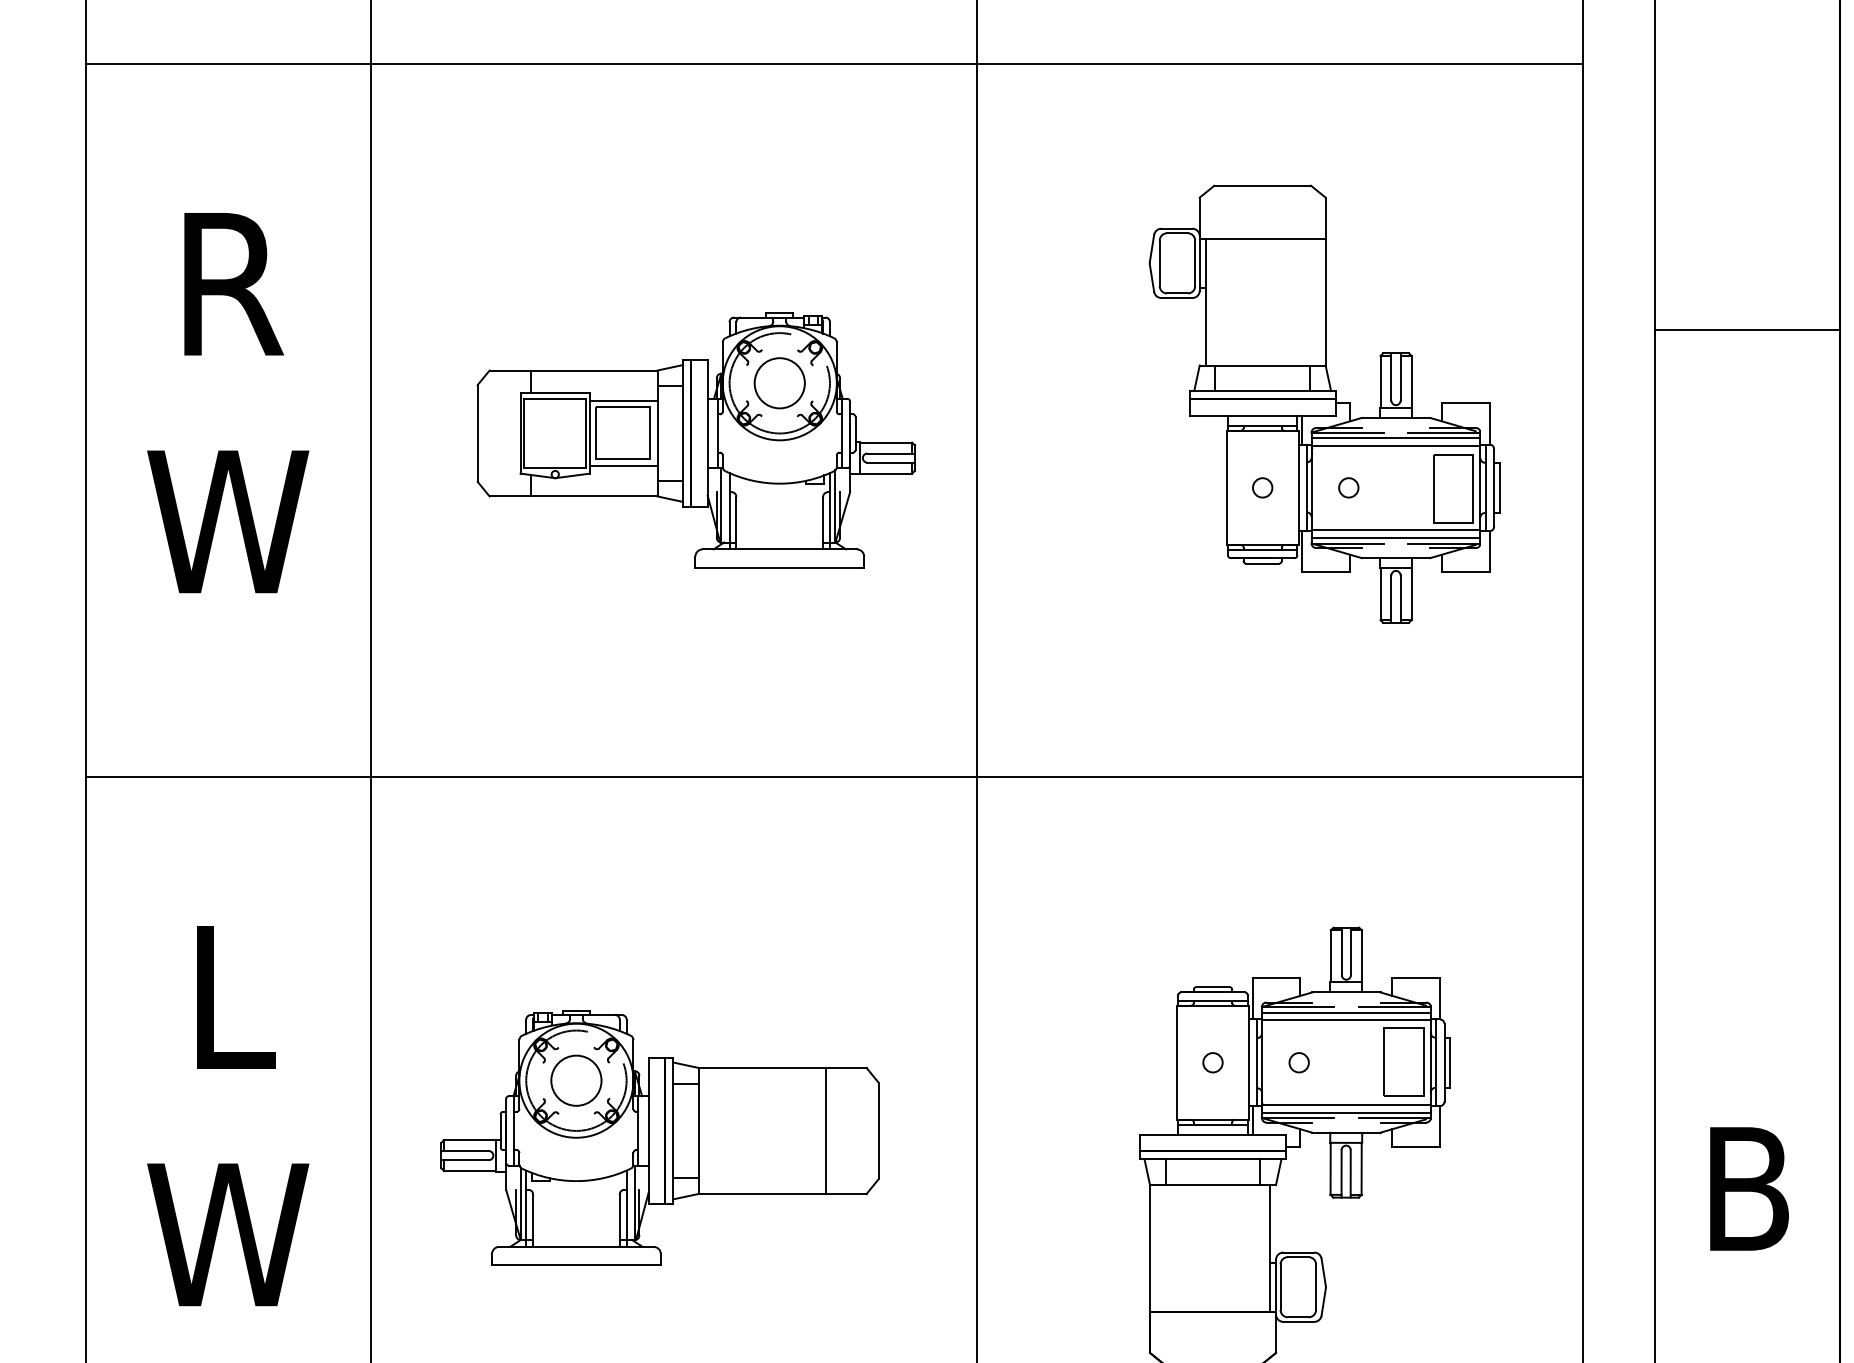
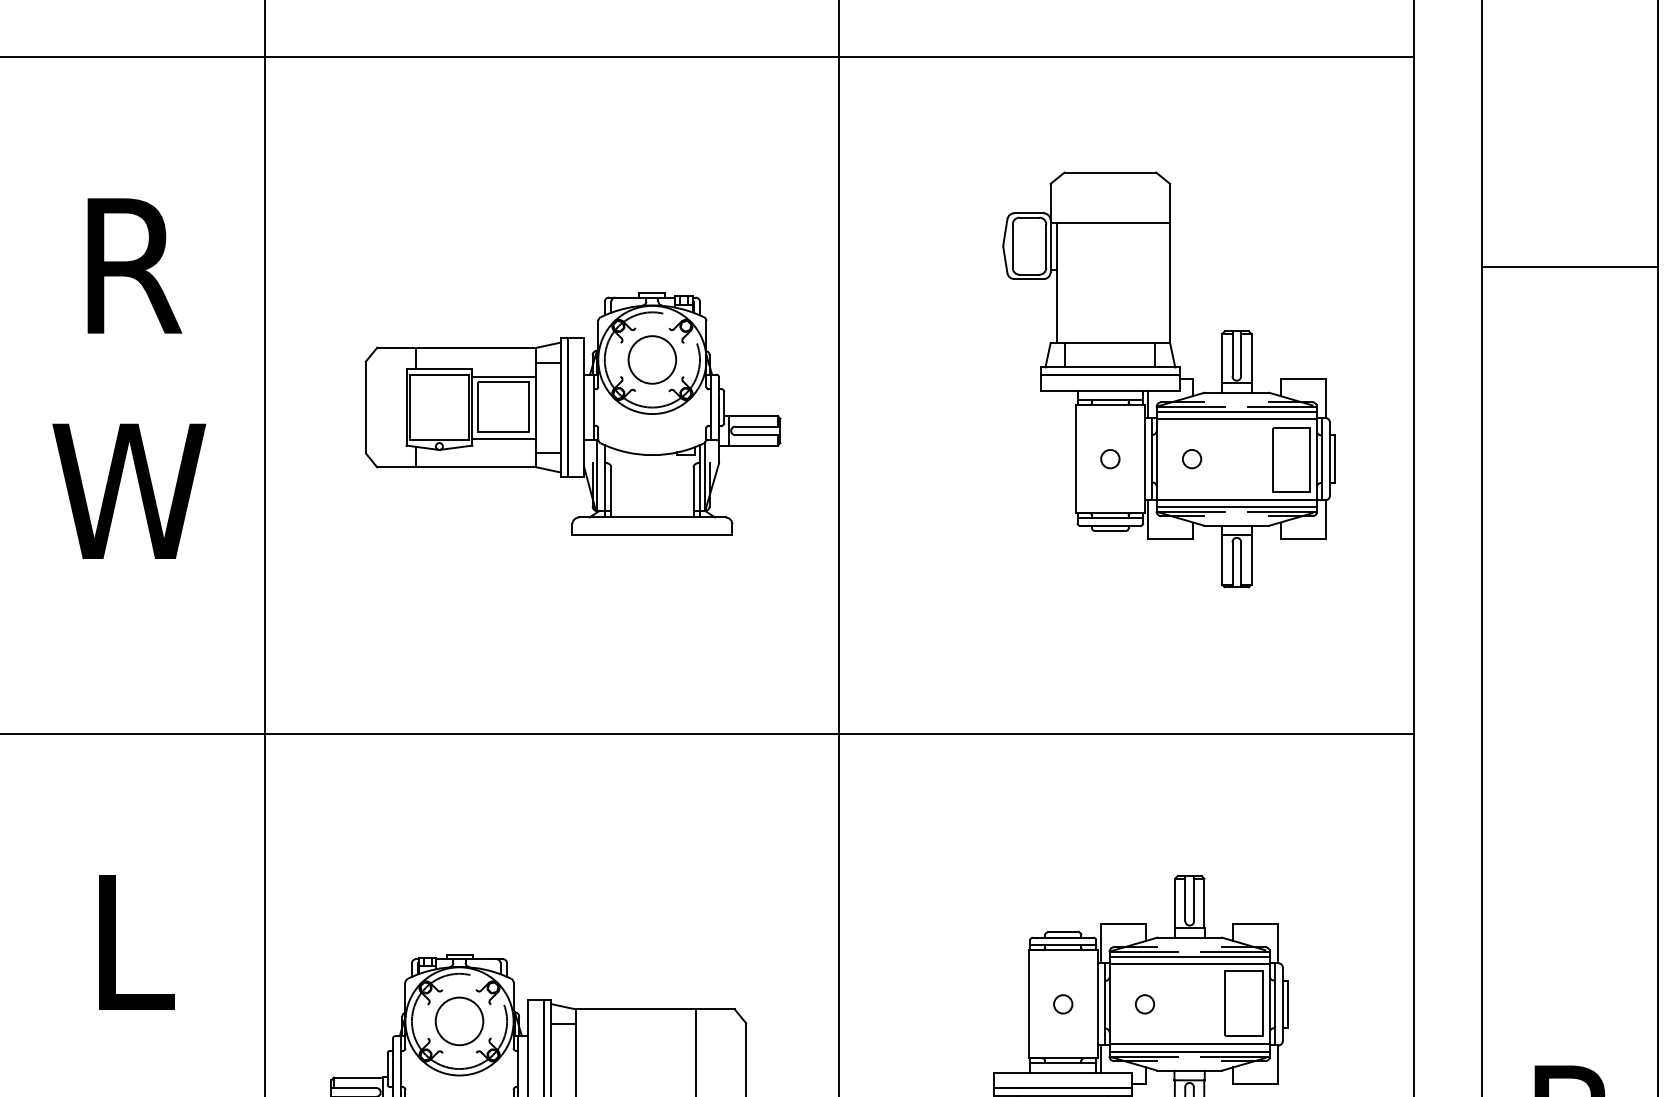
line: (1747, 329) -> (1570, 267), moved

